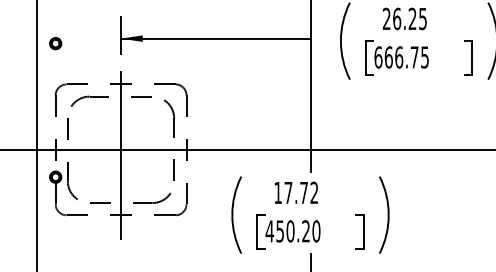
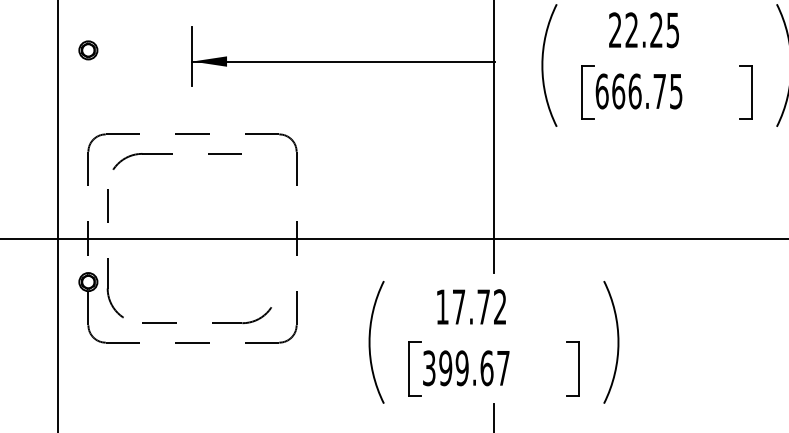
text: (397, 18) -> (632, 29), 26.25 -> 22.25
part: (55, 43) -> (88, 50), moved
part: (169, 139) -> (269, 222), removed
line: (120, 155) -> (191, 247), removed
text: (292, 231) -> (465, 368), 450.20 -> 399.67

